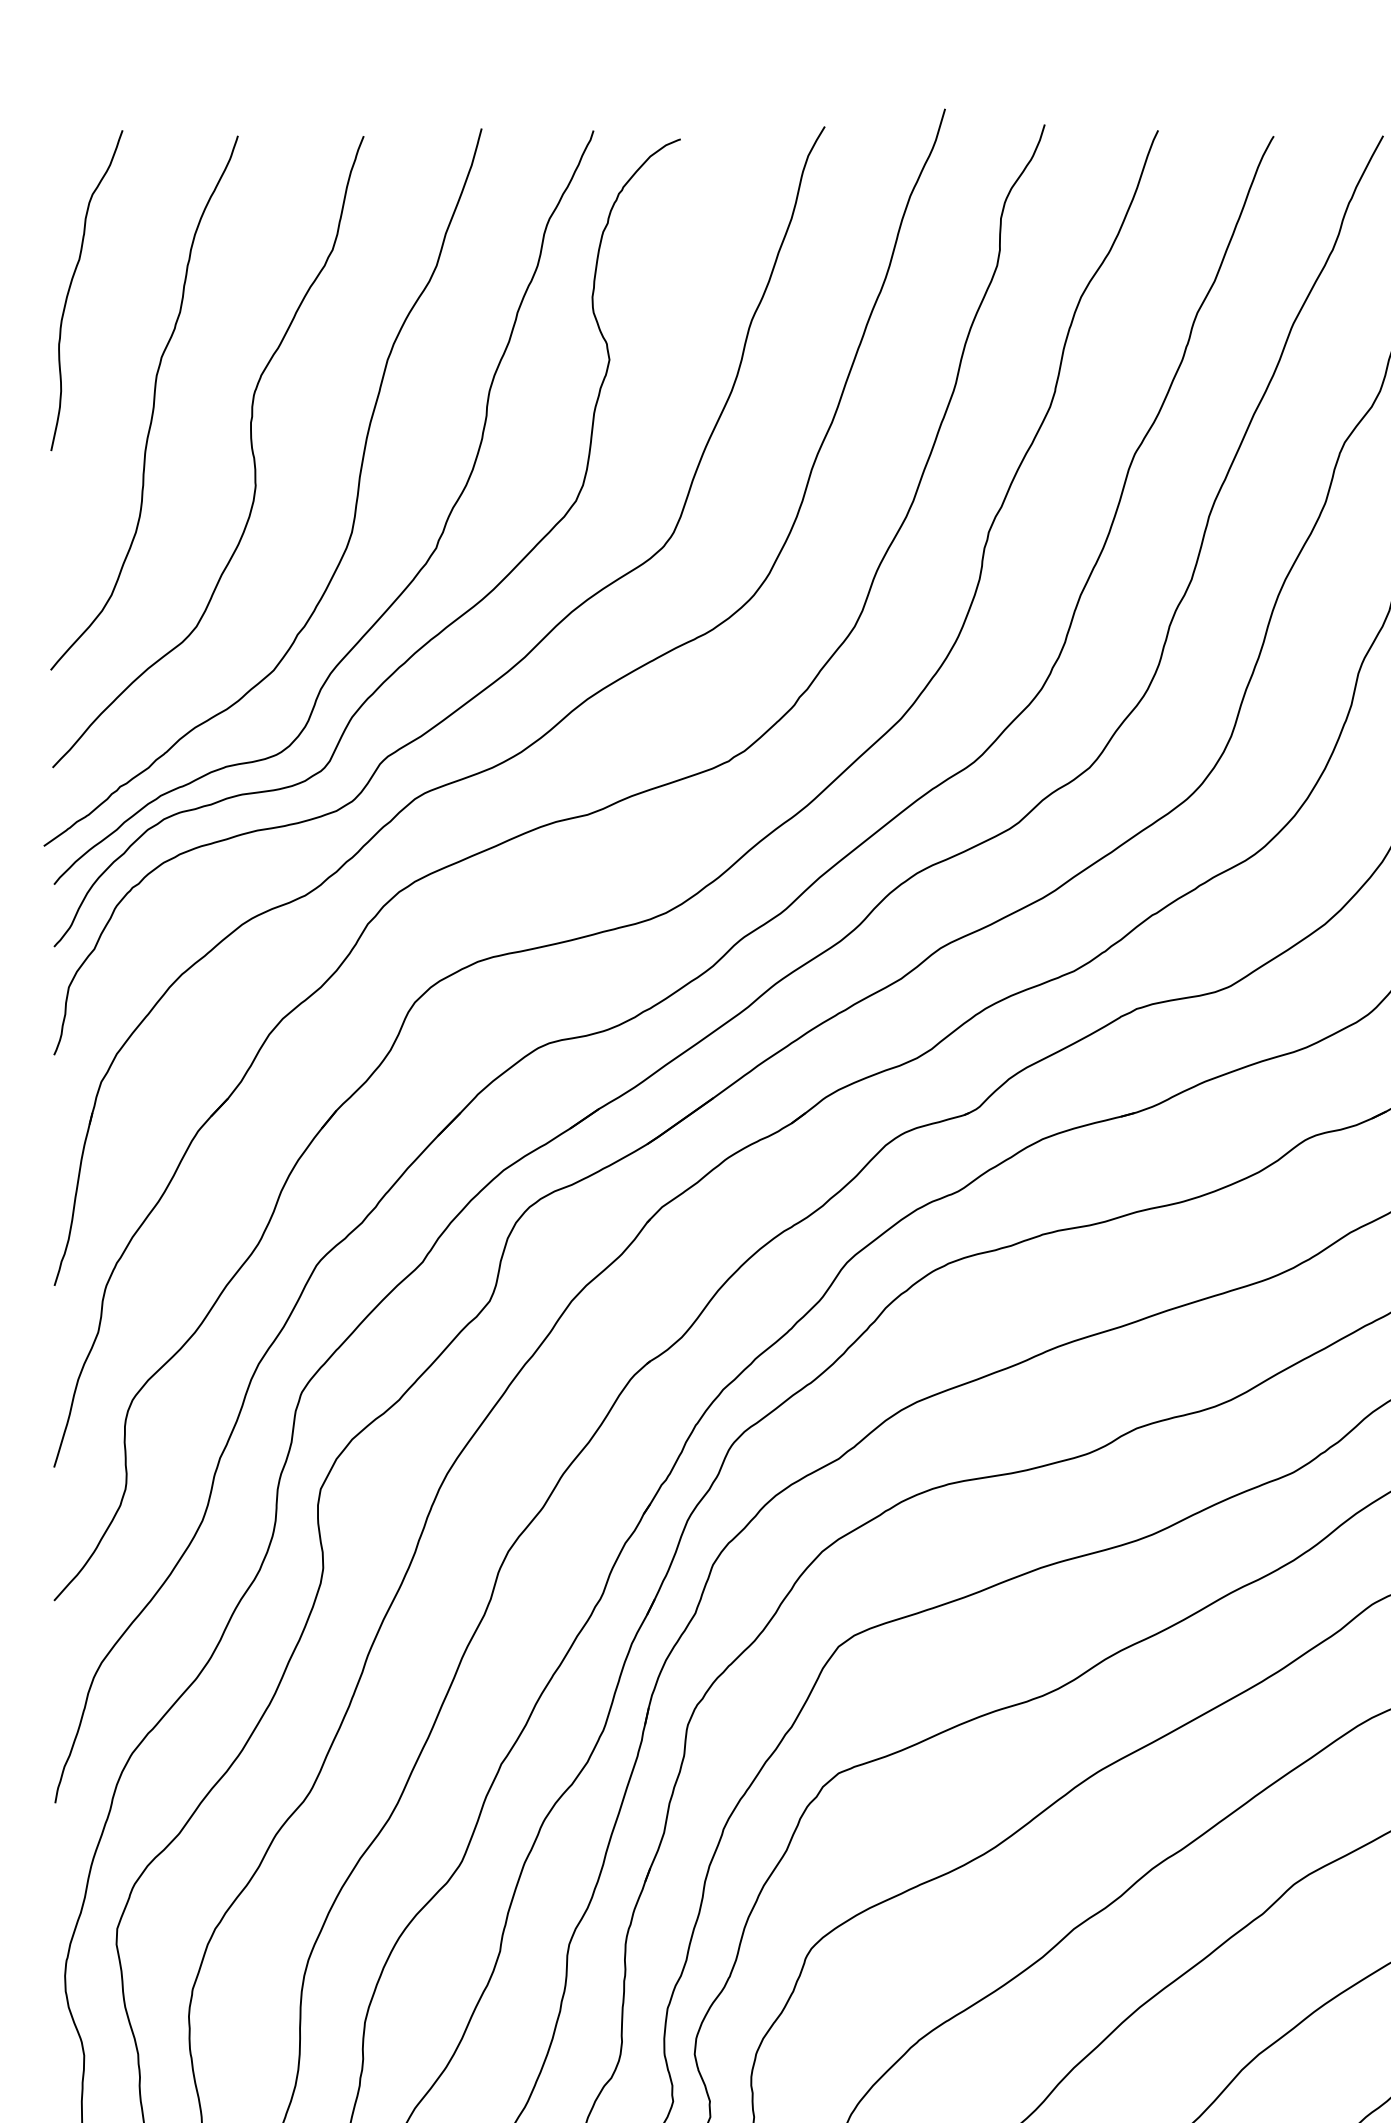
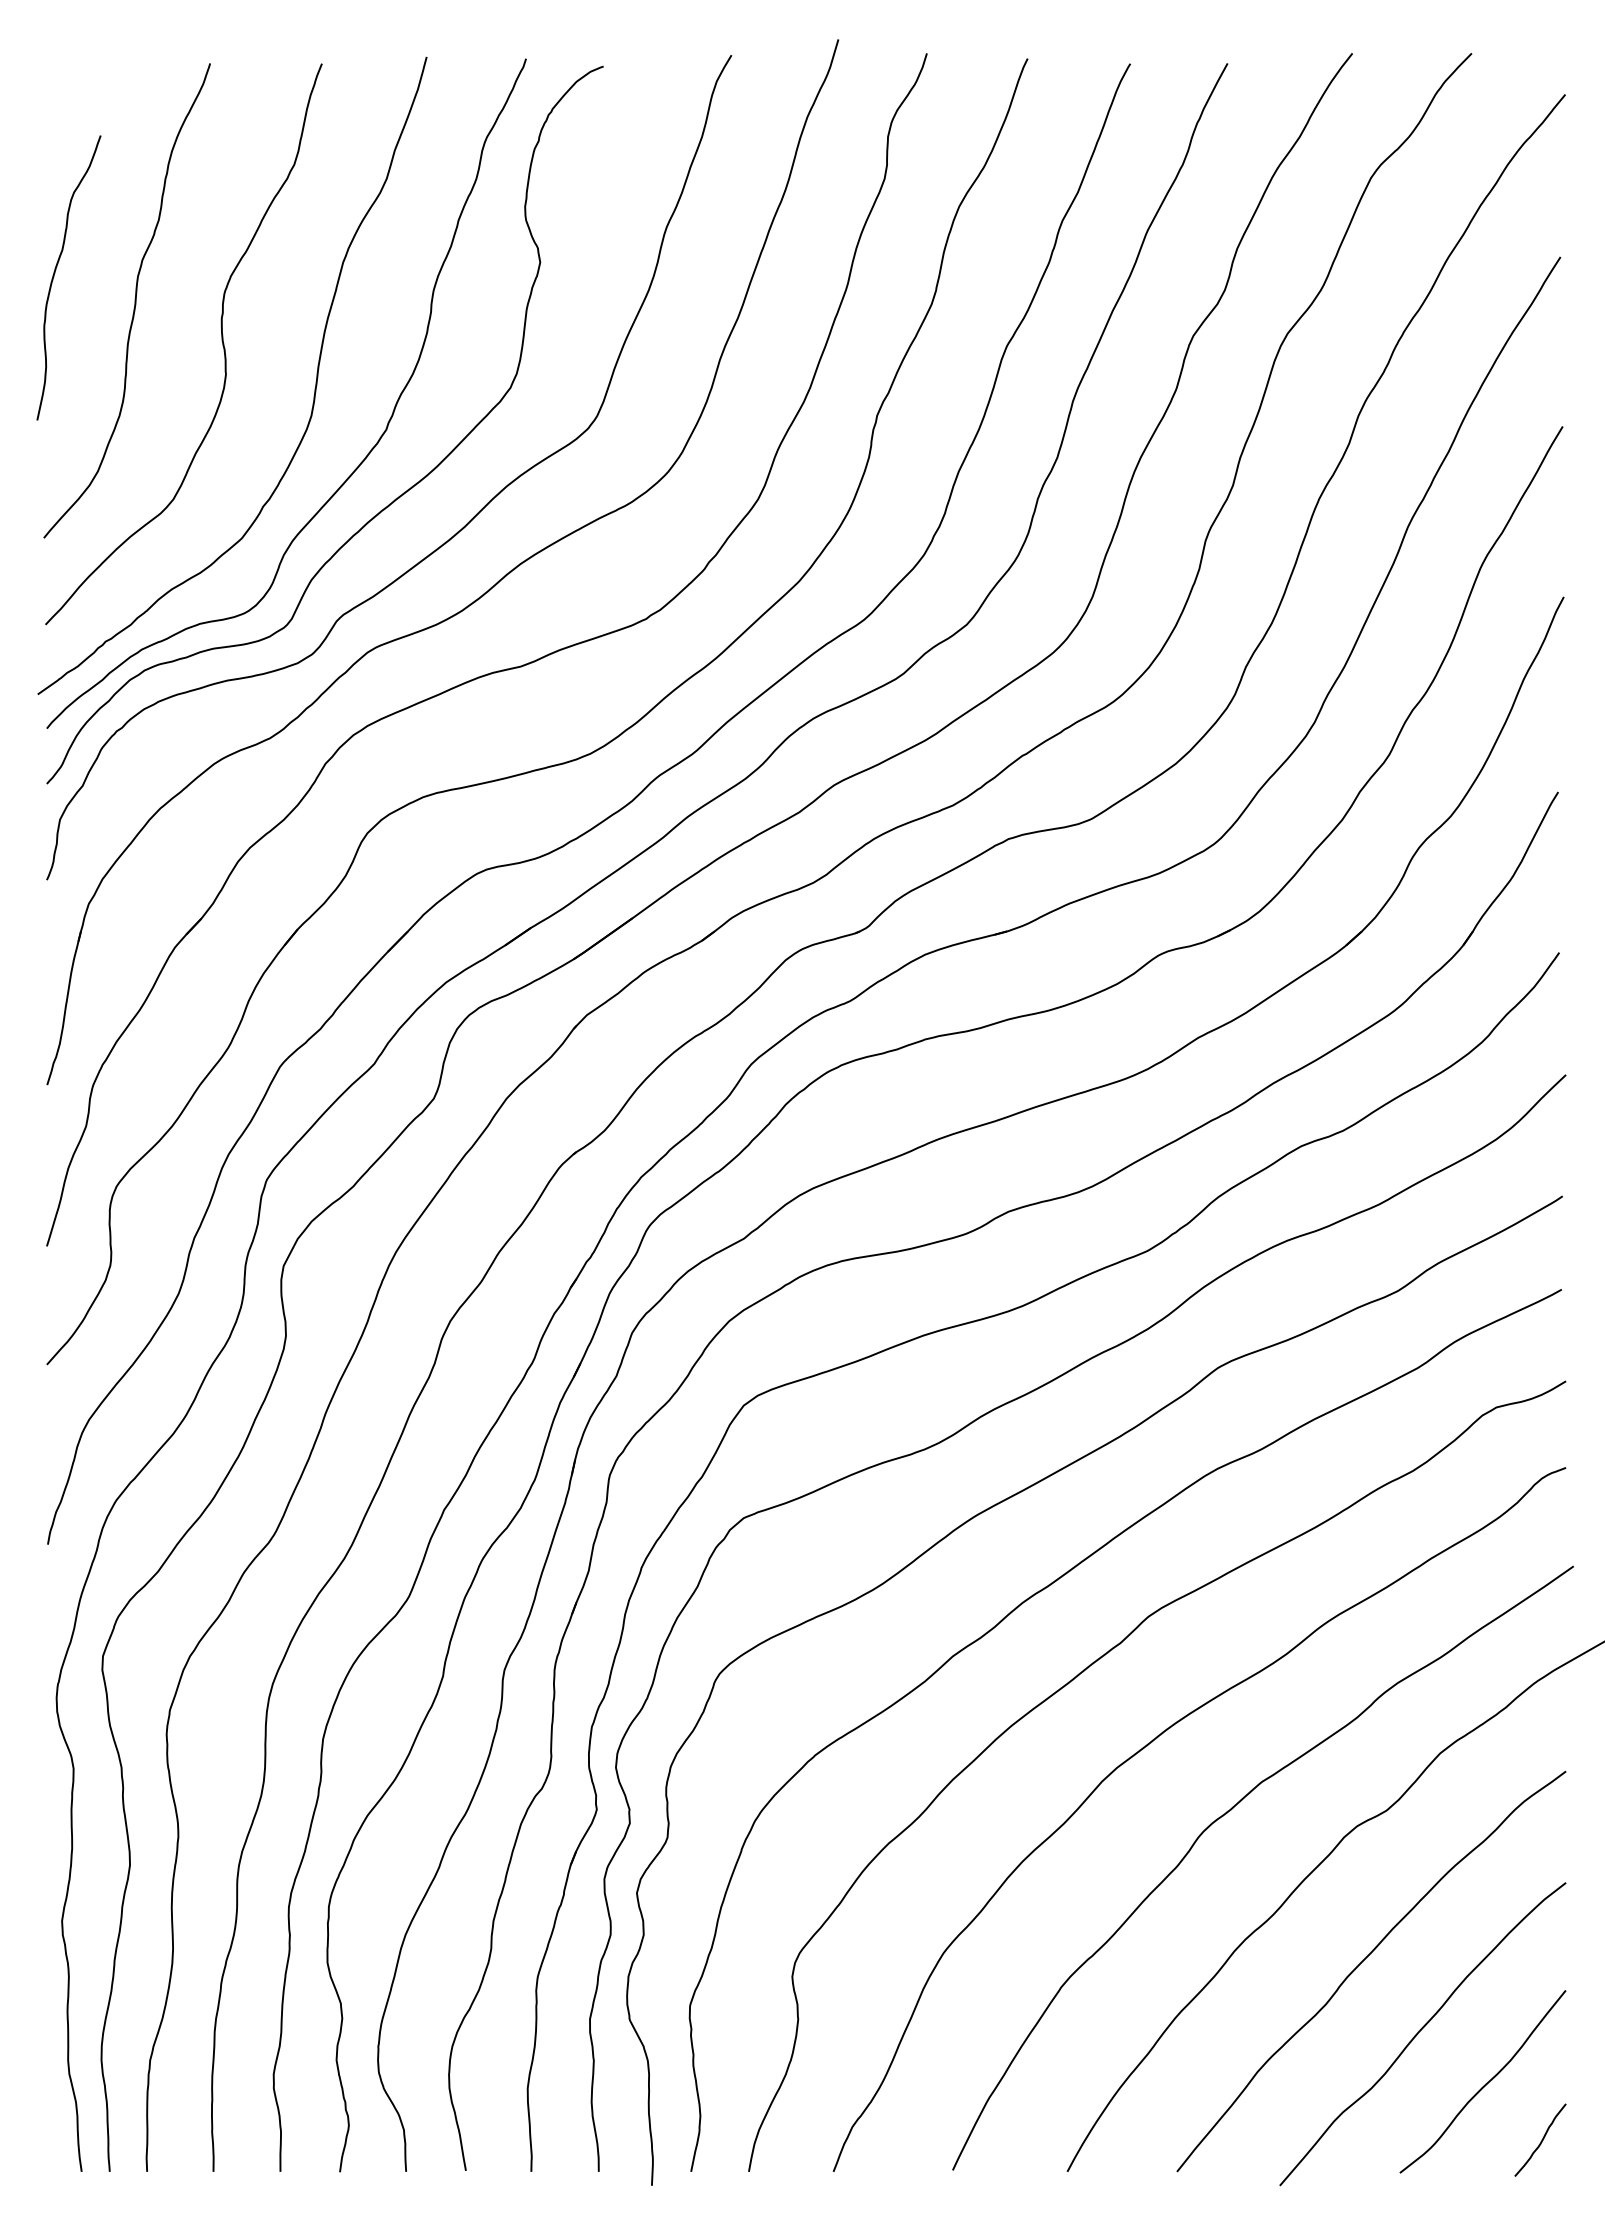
curve: (71, 285) -> (55, 273), moved

